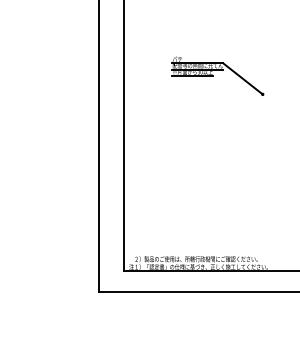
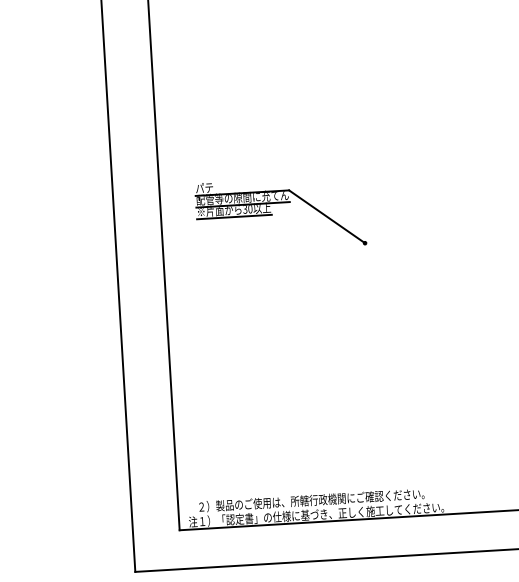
part: (217, 75) -> (279, 213), moved

